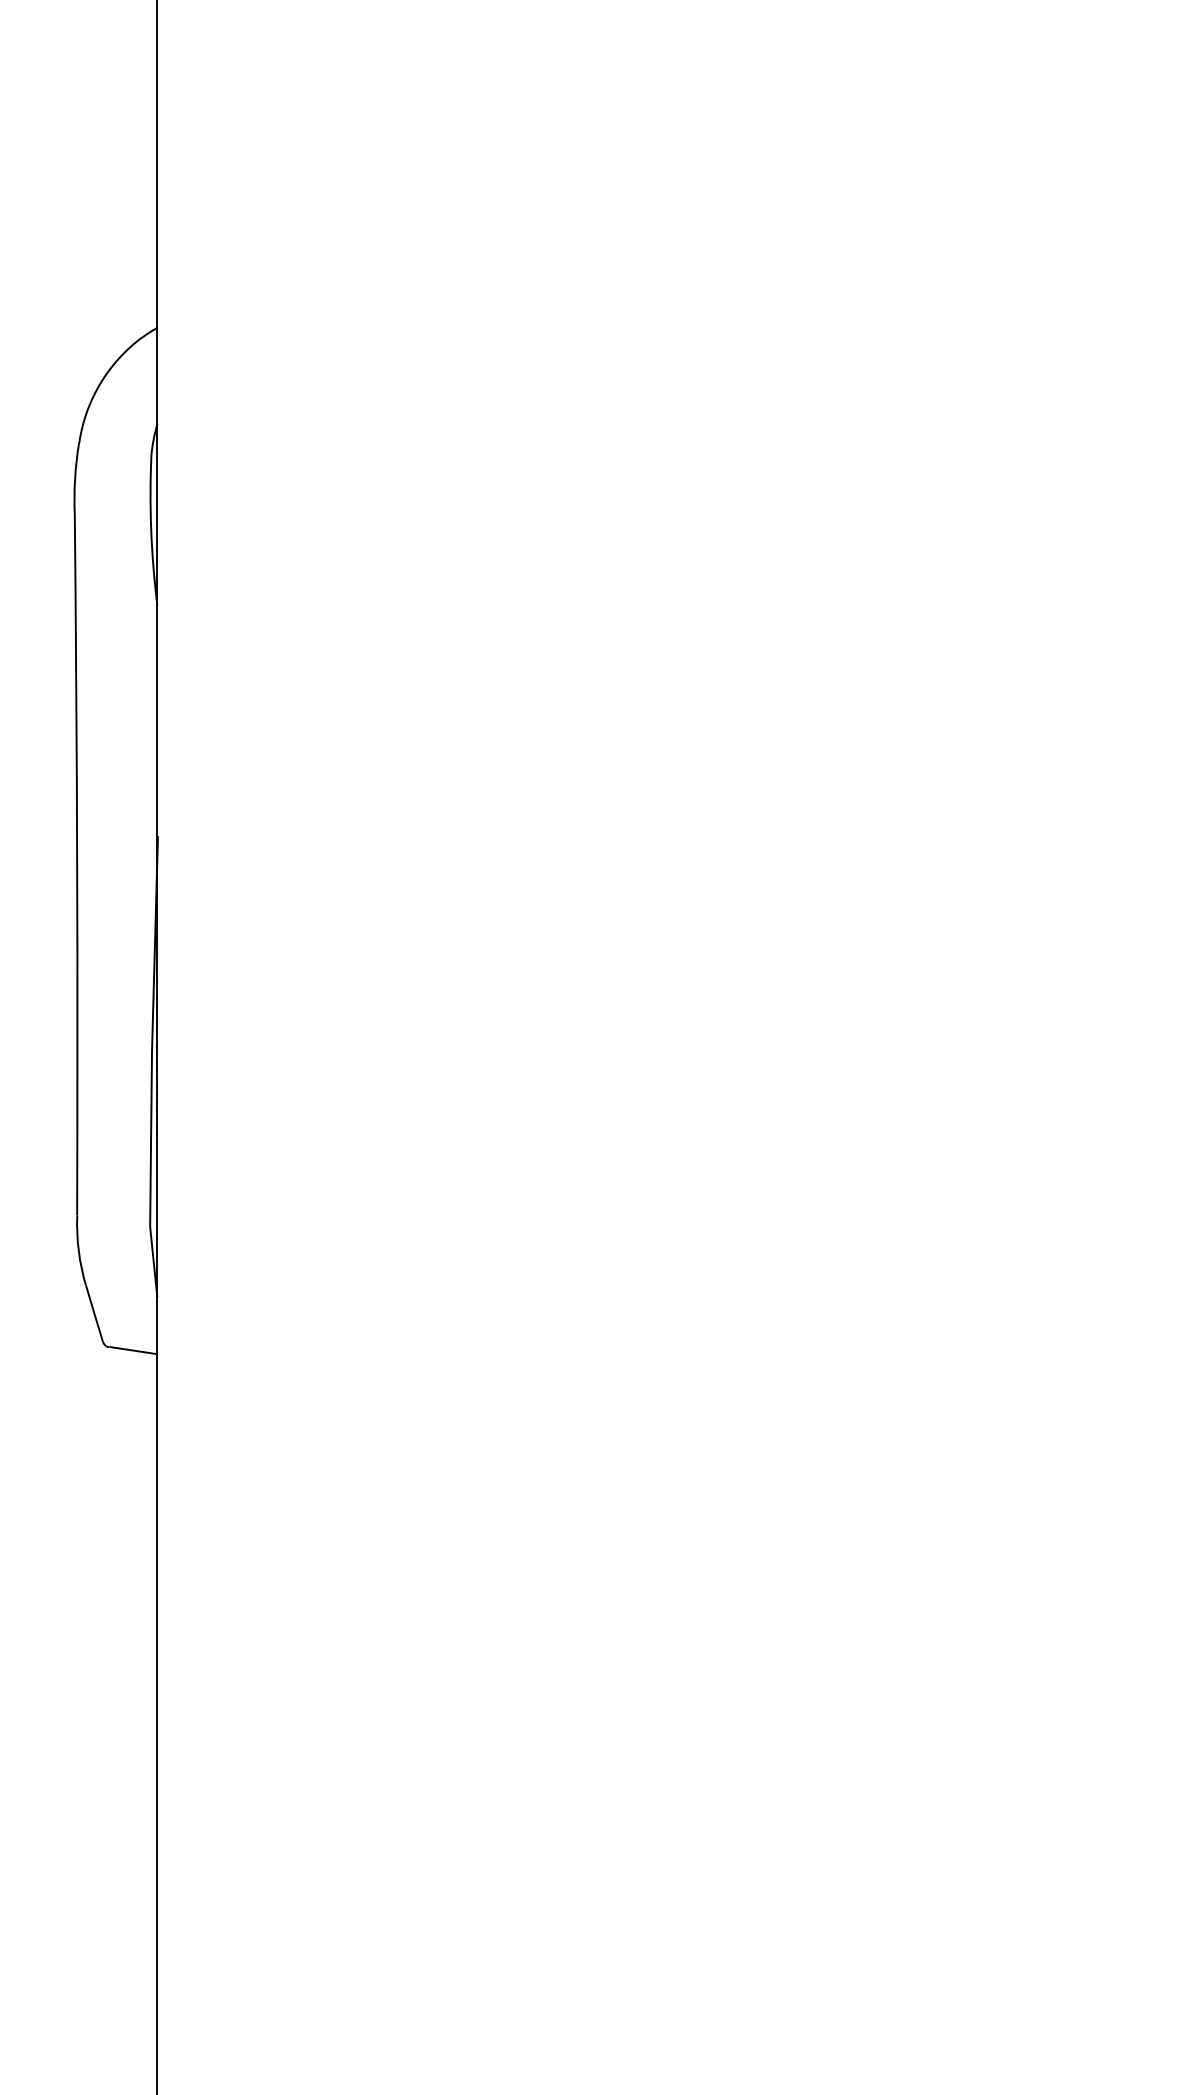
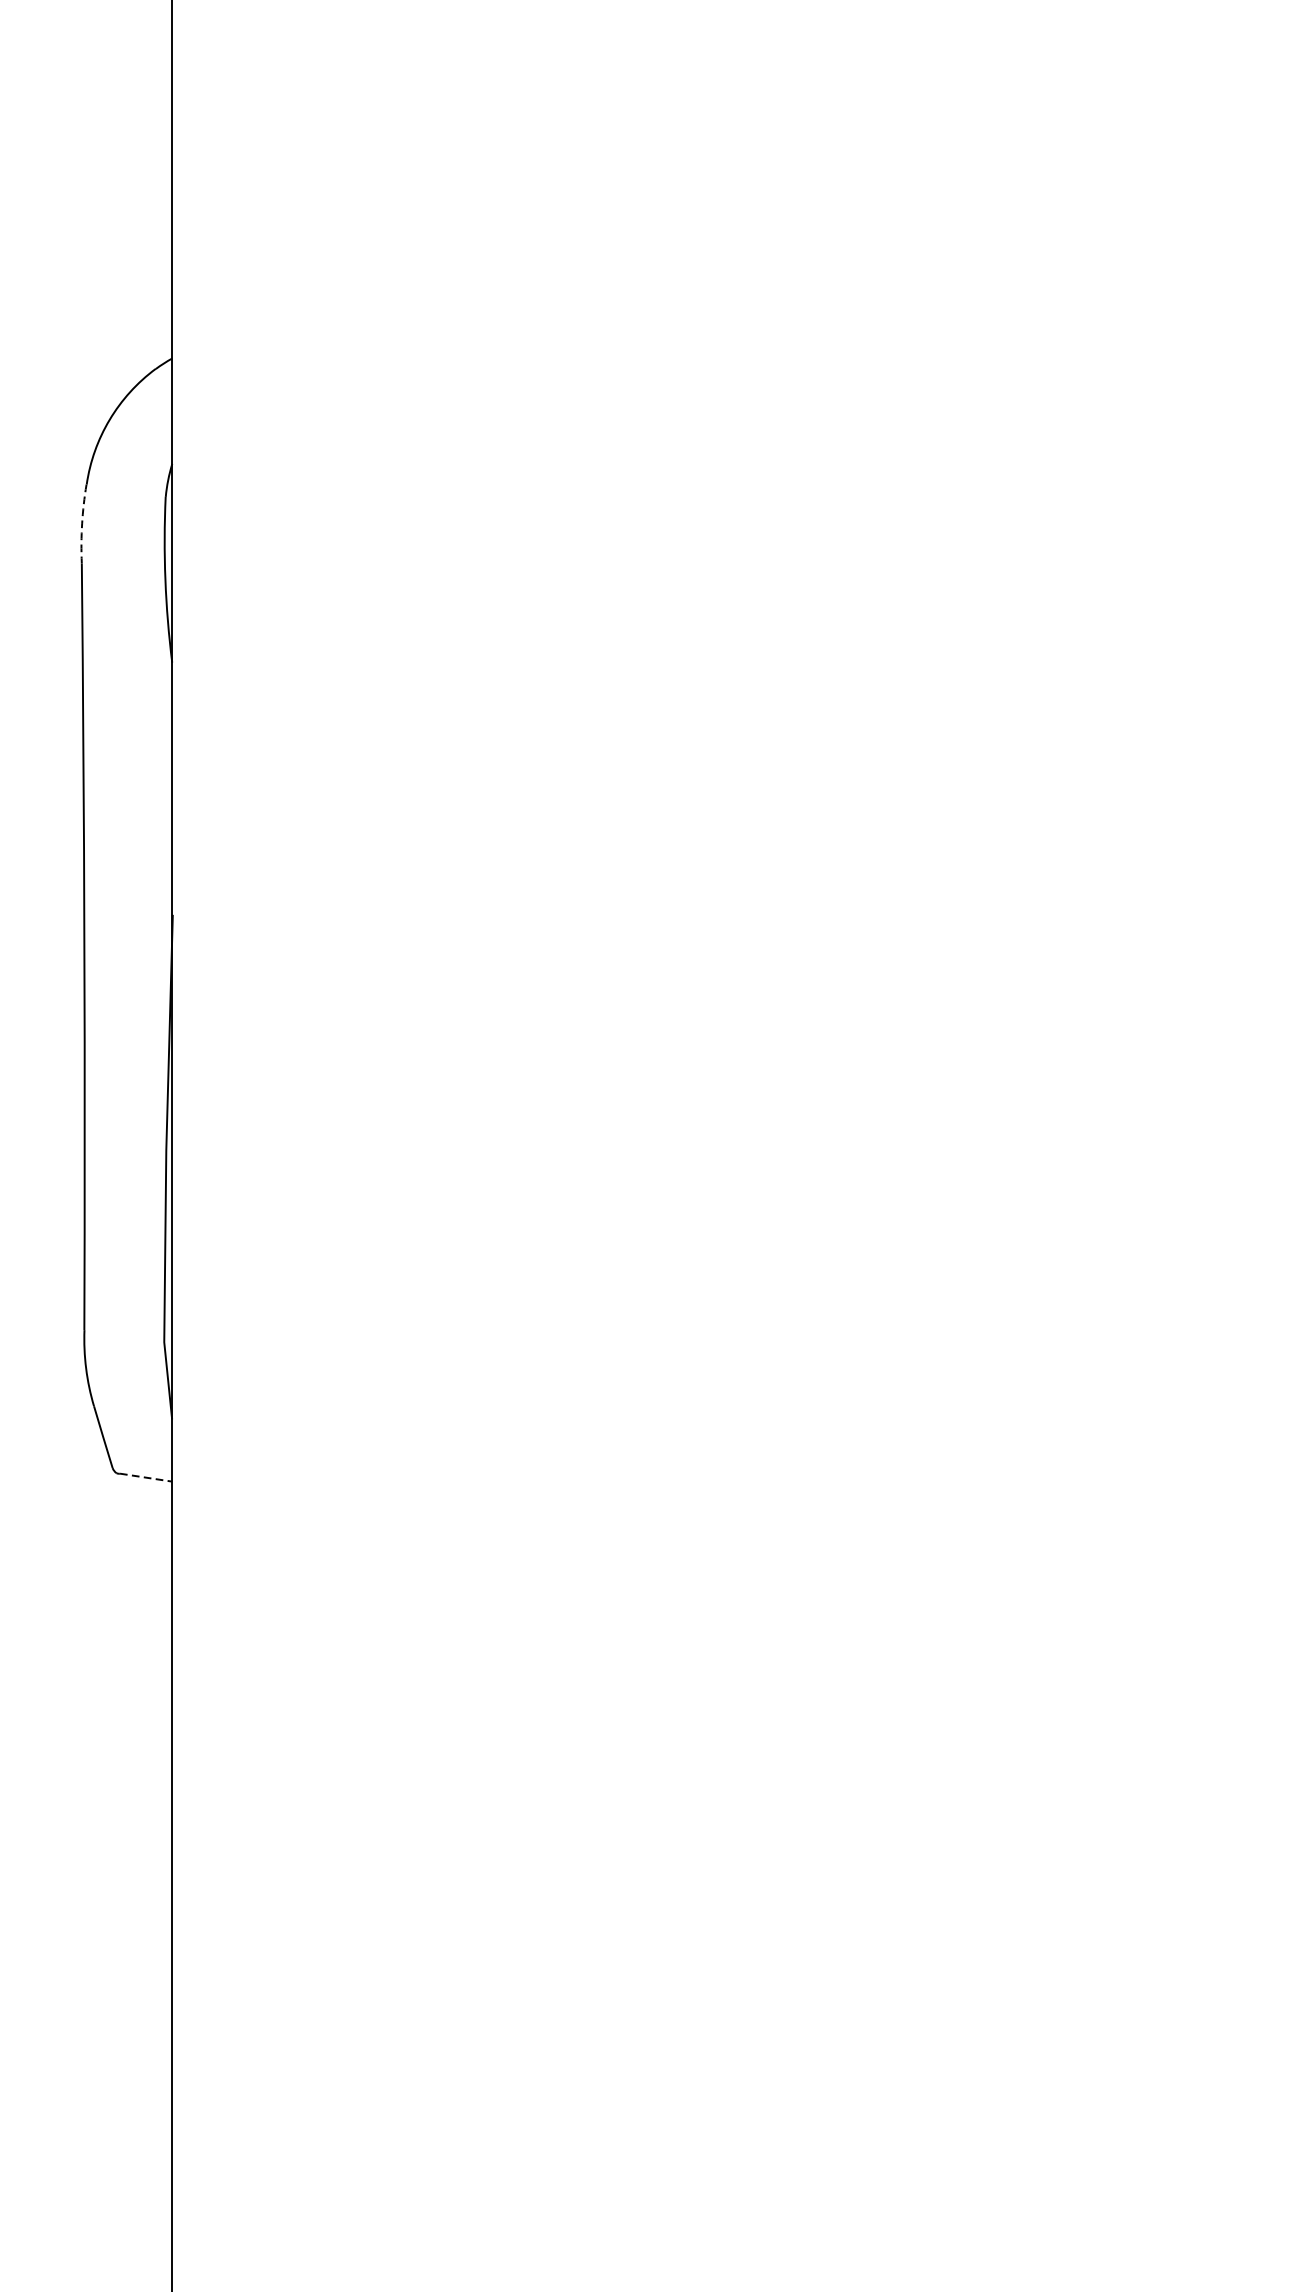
arc: (75, 478) -> (82, 523), solid -> dashed
line: (134, 1350) -> (147, 1477), solid -> dashed

